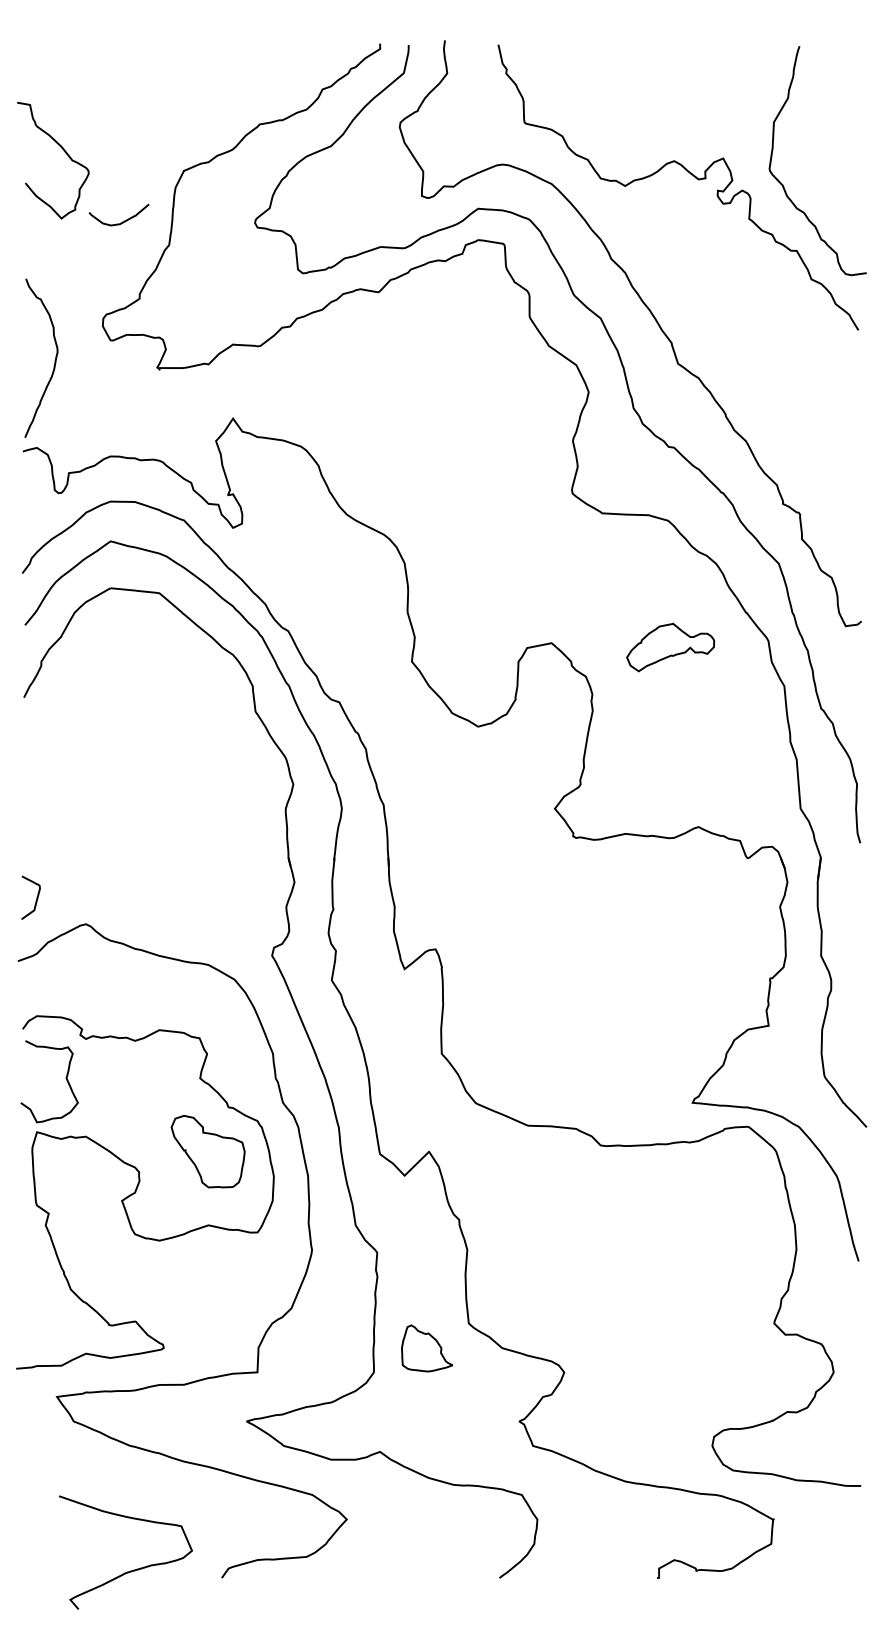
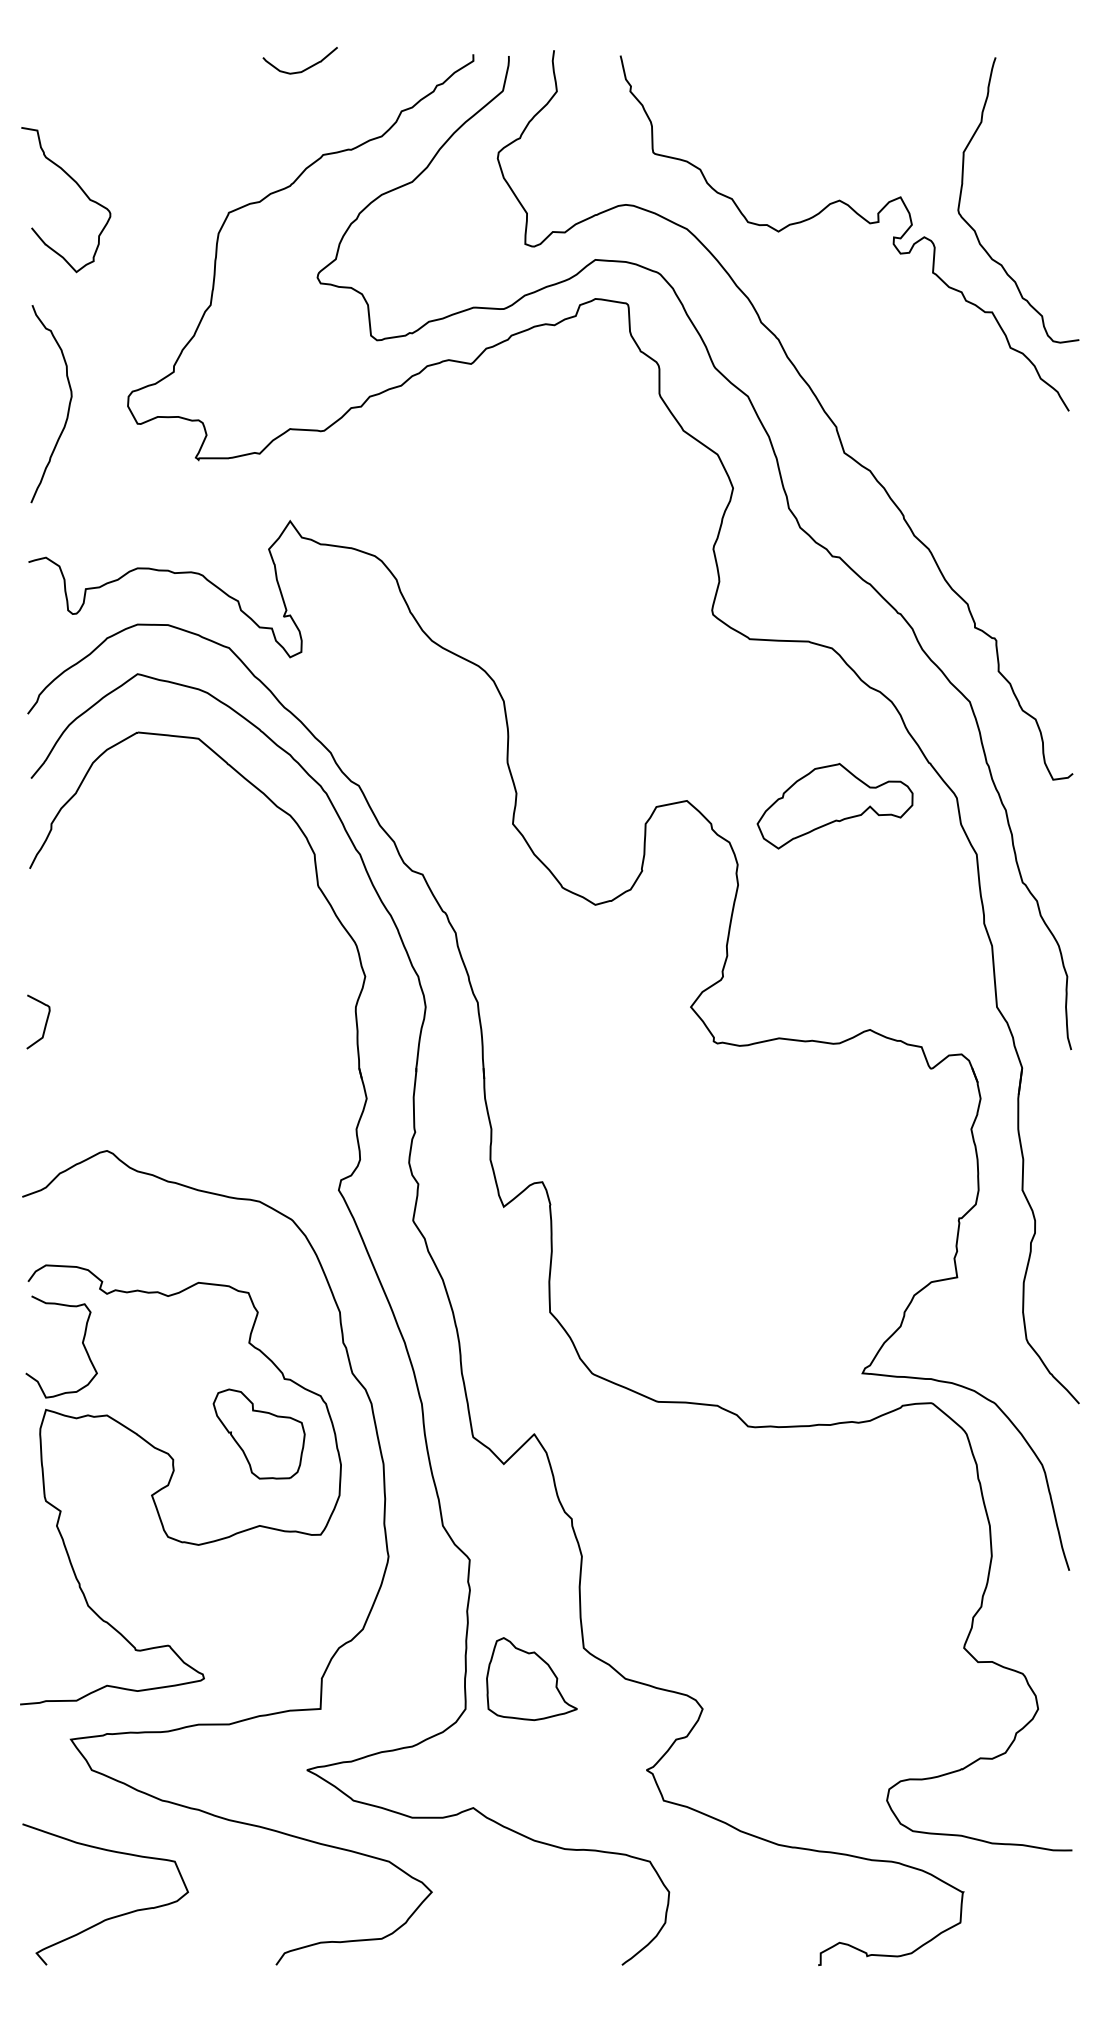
curve: (121, 222) -> (303, 69), moved
curve: (55, 358) -> (68, 404), moved
part: (670, 647) -> (834, 806), size x1.43
curve: (36, 897) -> (45, 1021), moved
part: (426, 1348) -> (531, 1679), size x1.43
curve: (131, 1570) -> (112, 1916), moved

